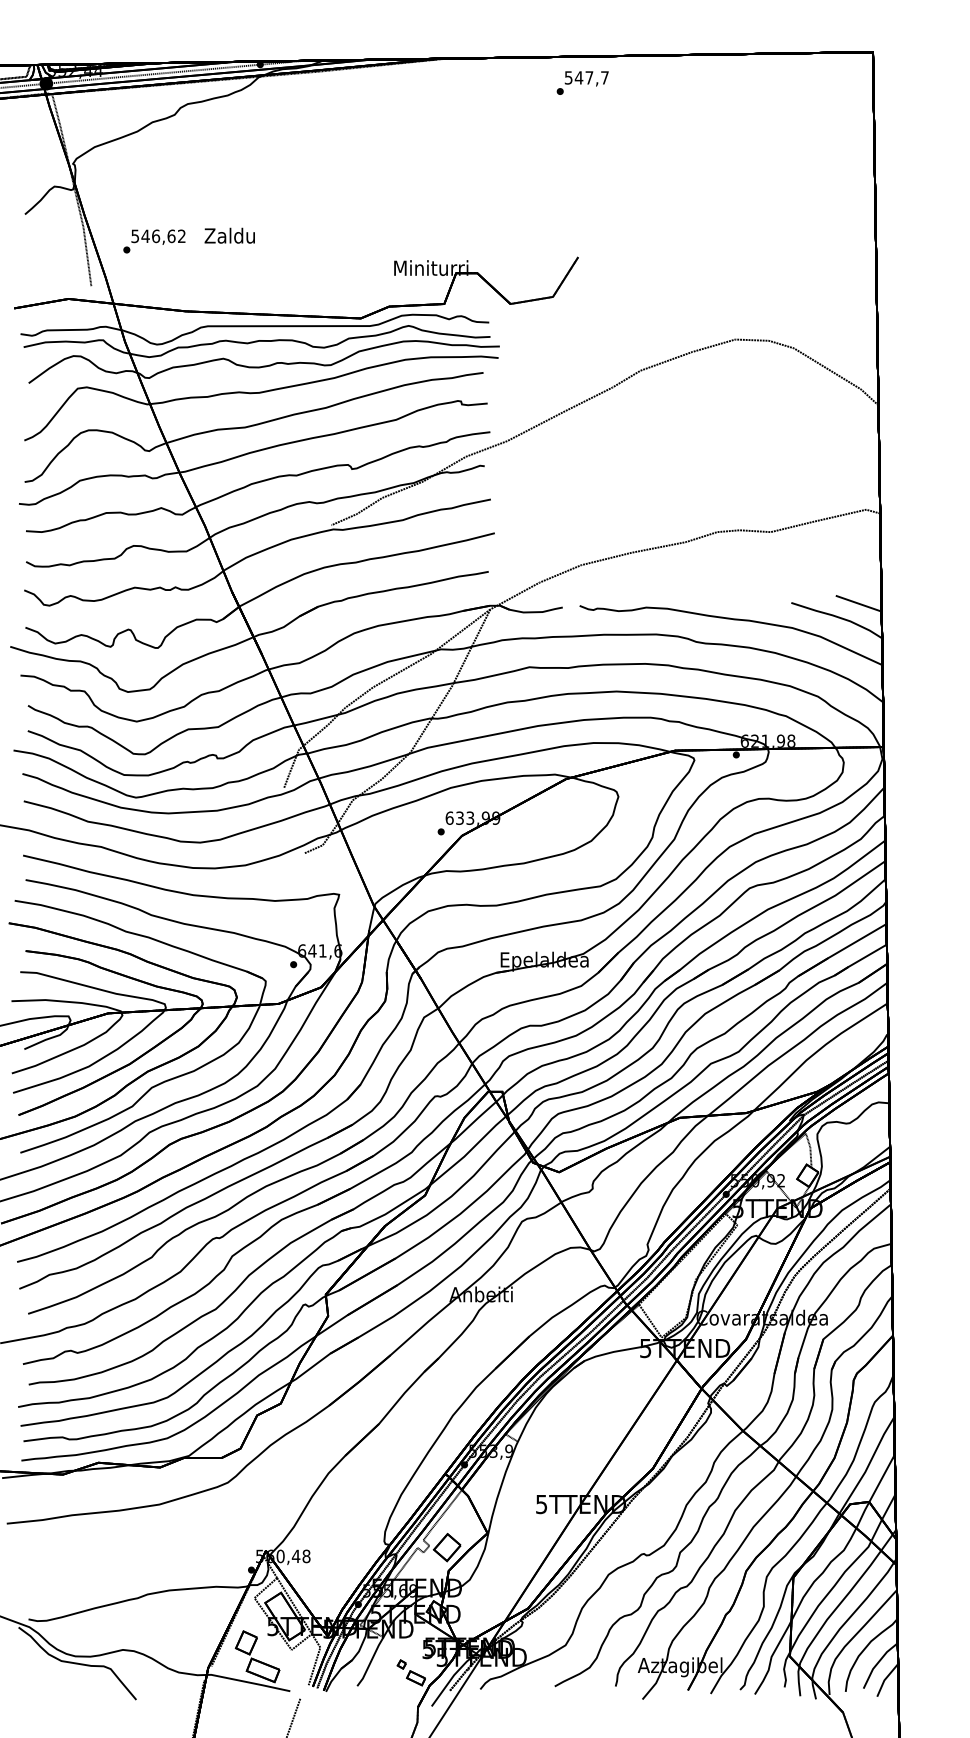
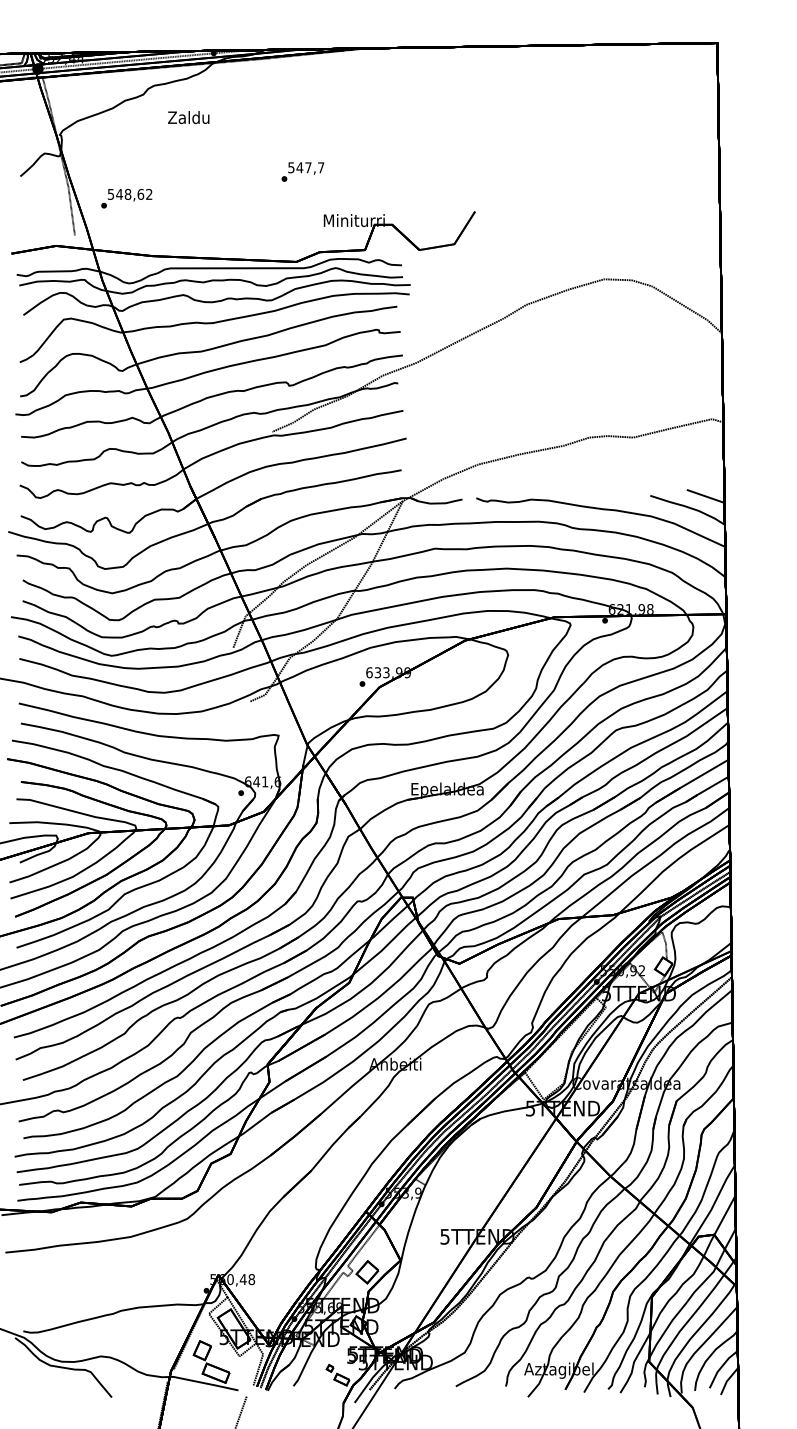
text: (582, 82) -> (302, 171), moved
text: (156, 235) -> (128, 193), 546,62 -> 548,62
text: (229, 235) -> (188, 117), moved

